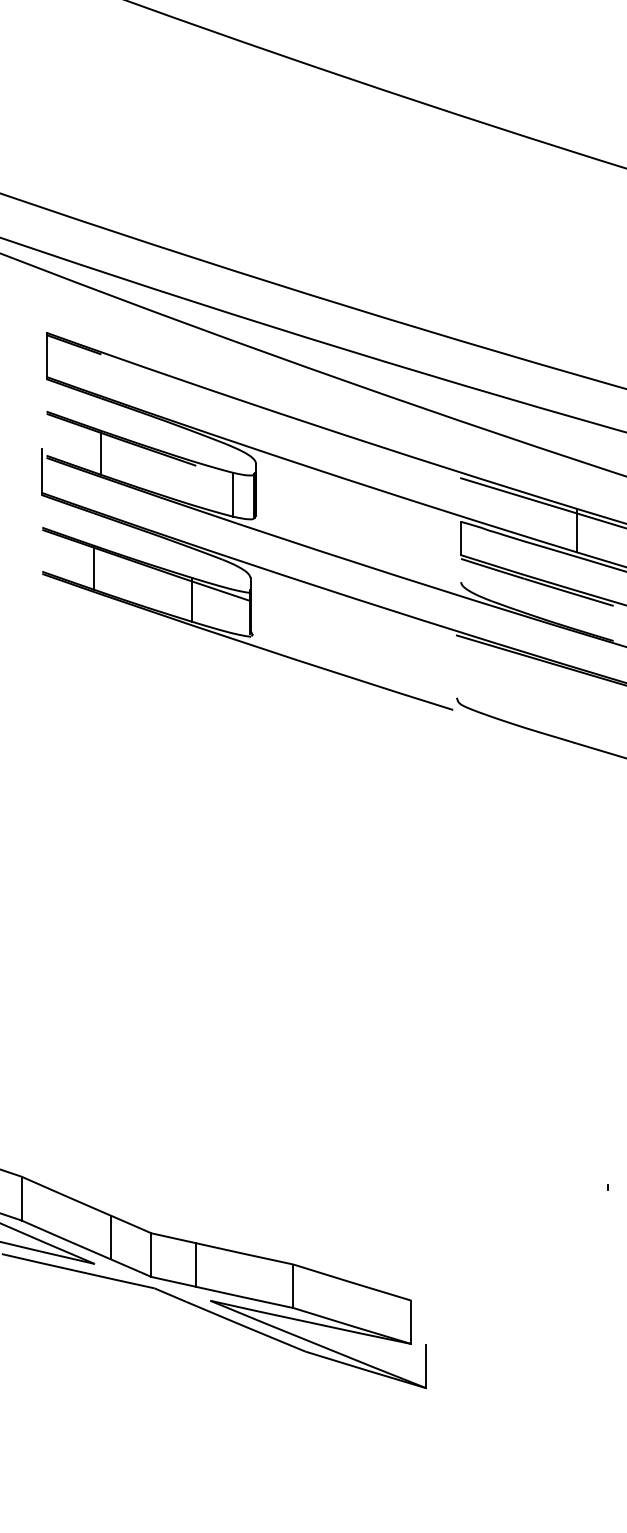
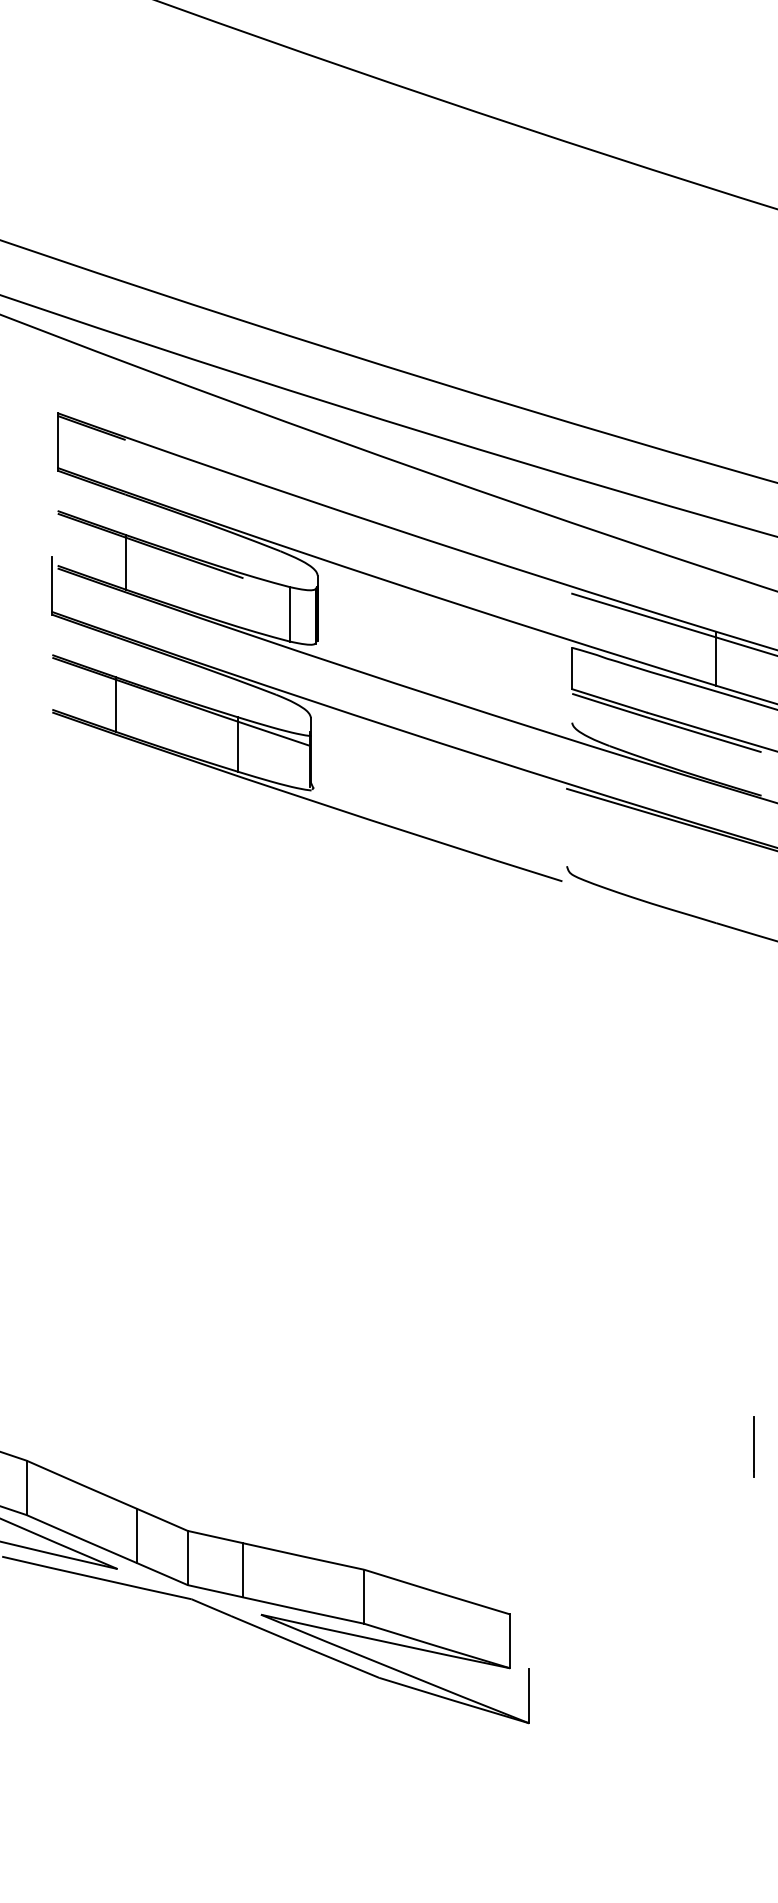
line: (607, 1162) -> (754, 1443), added

